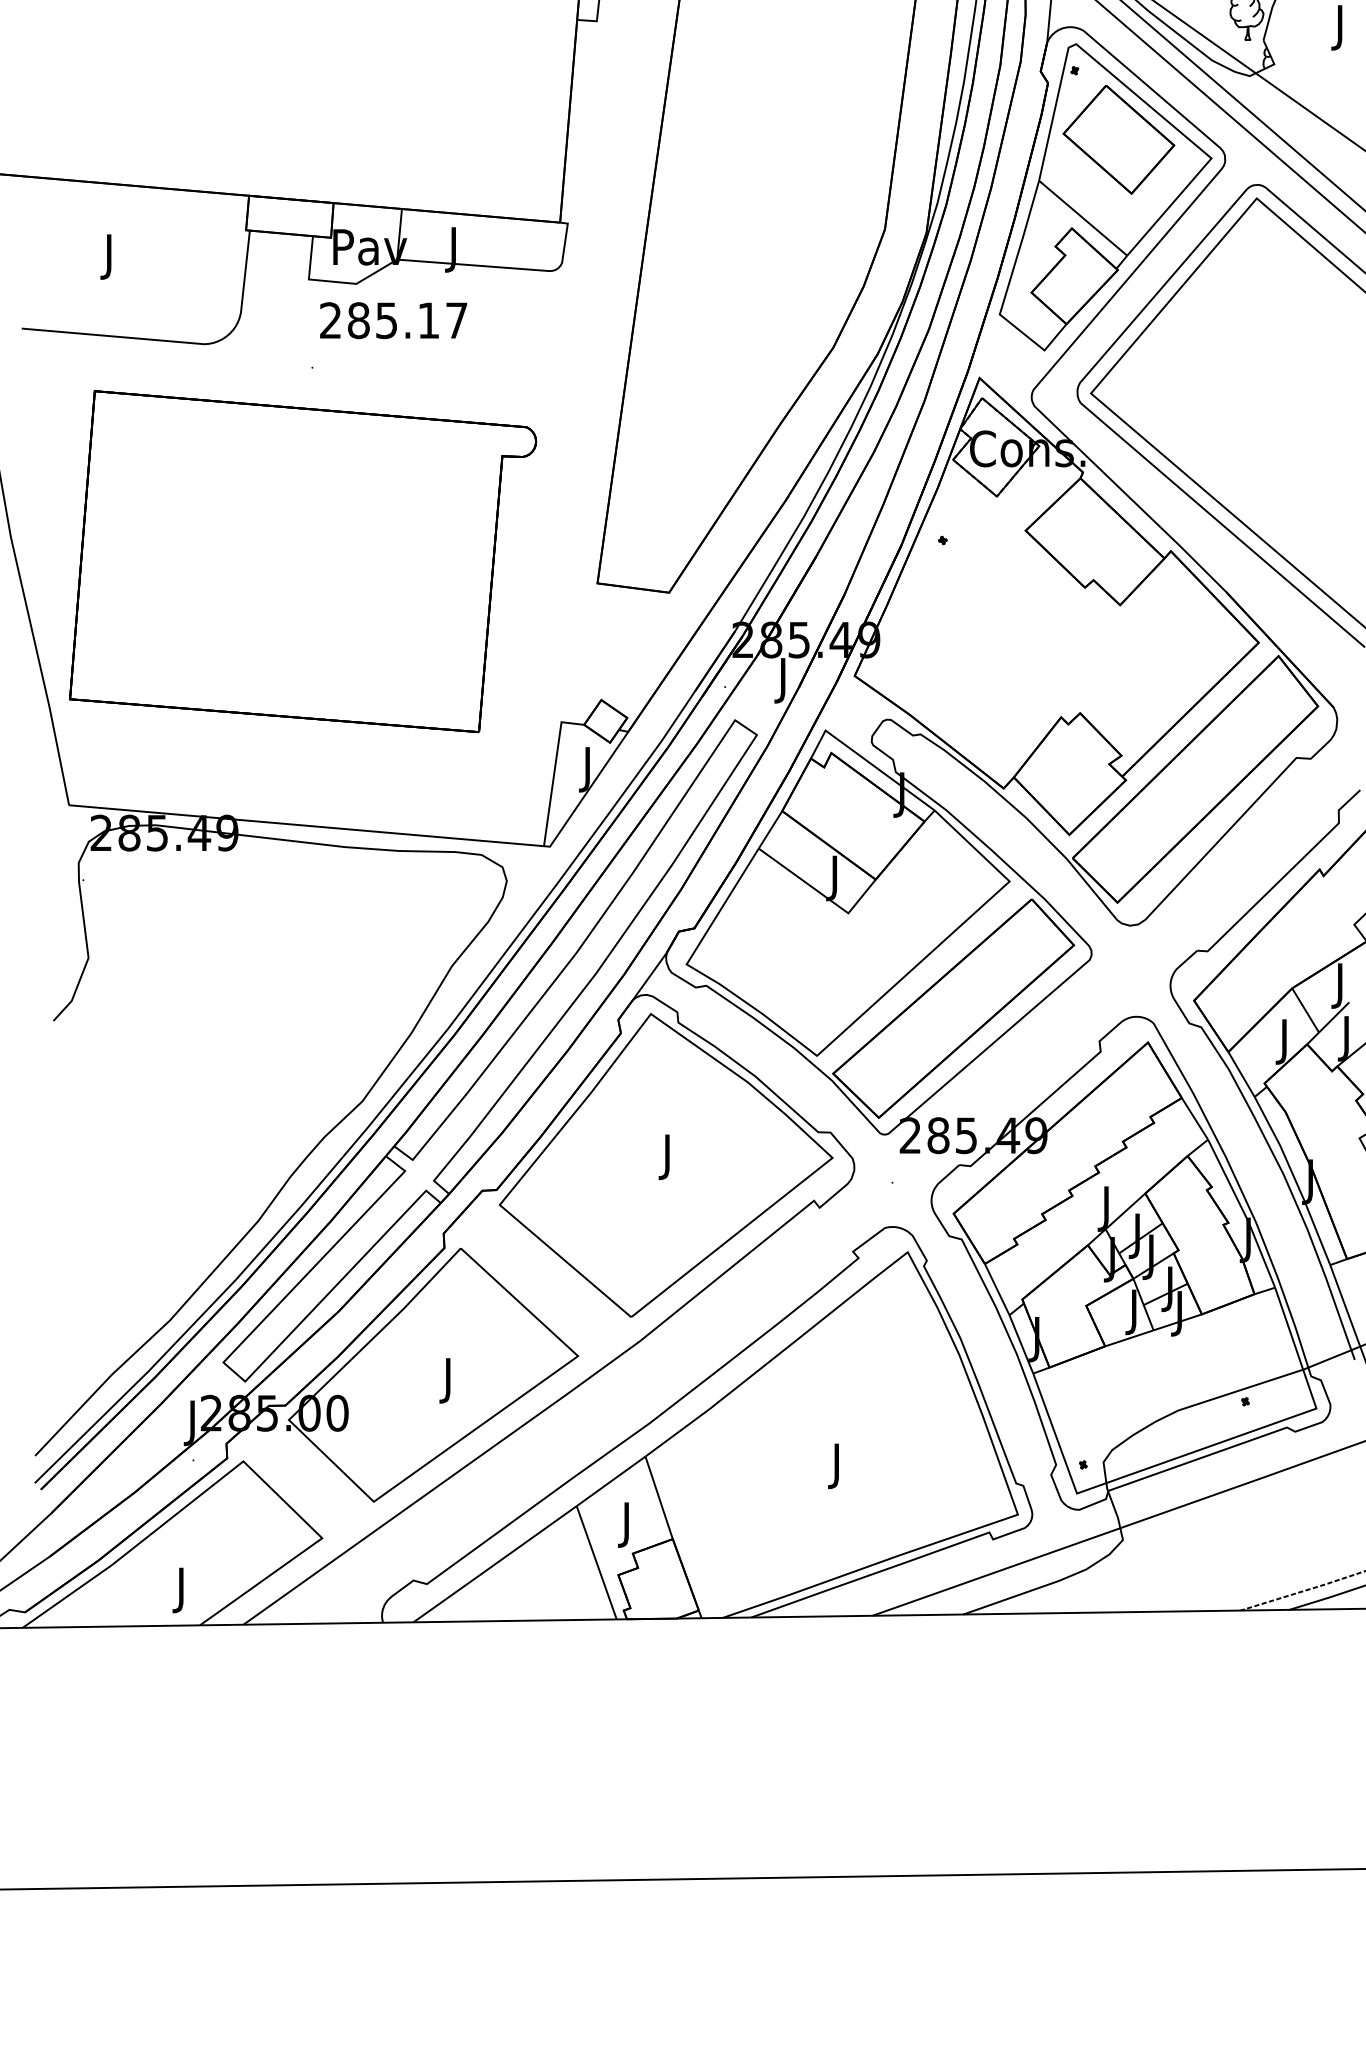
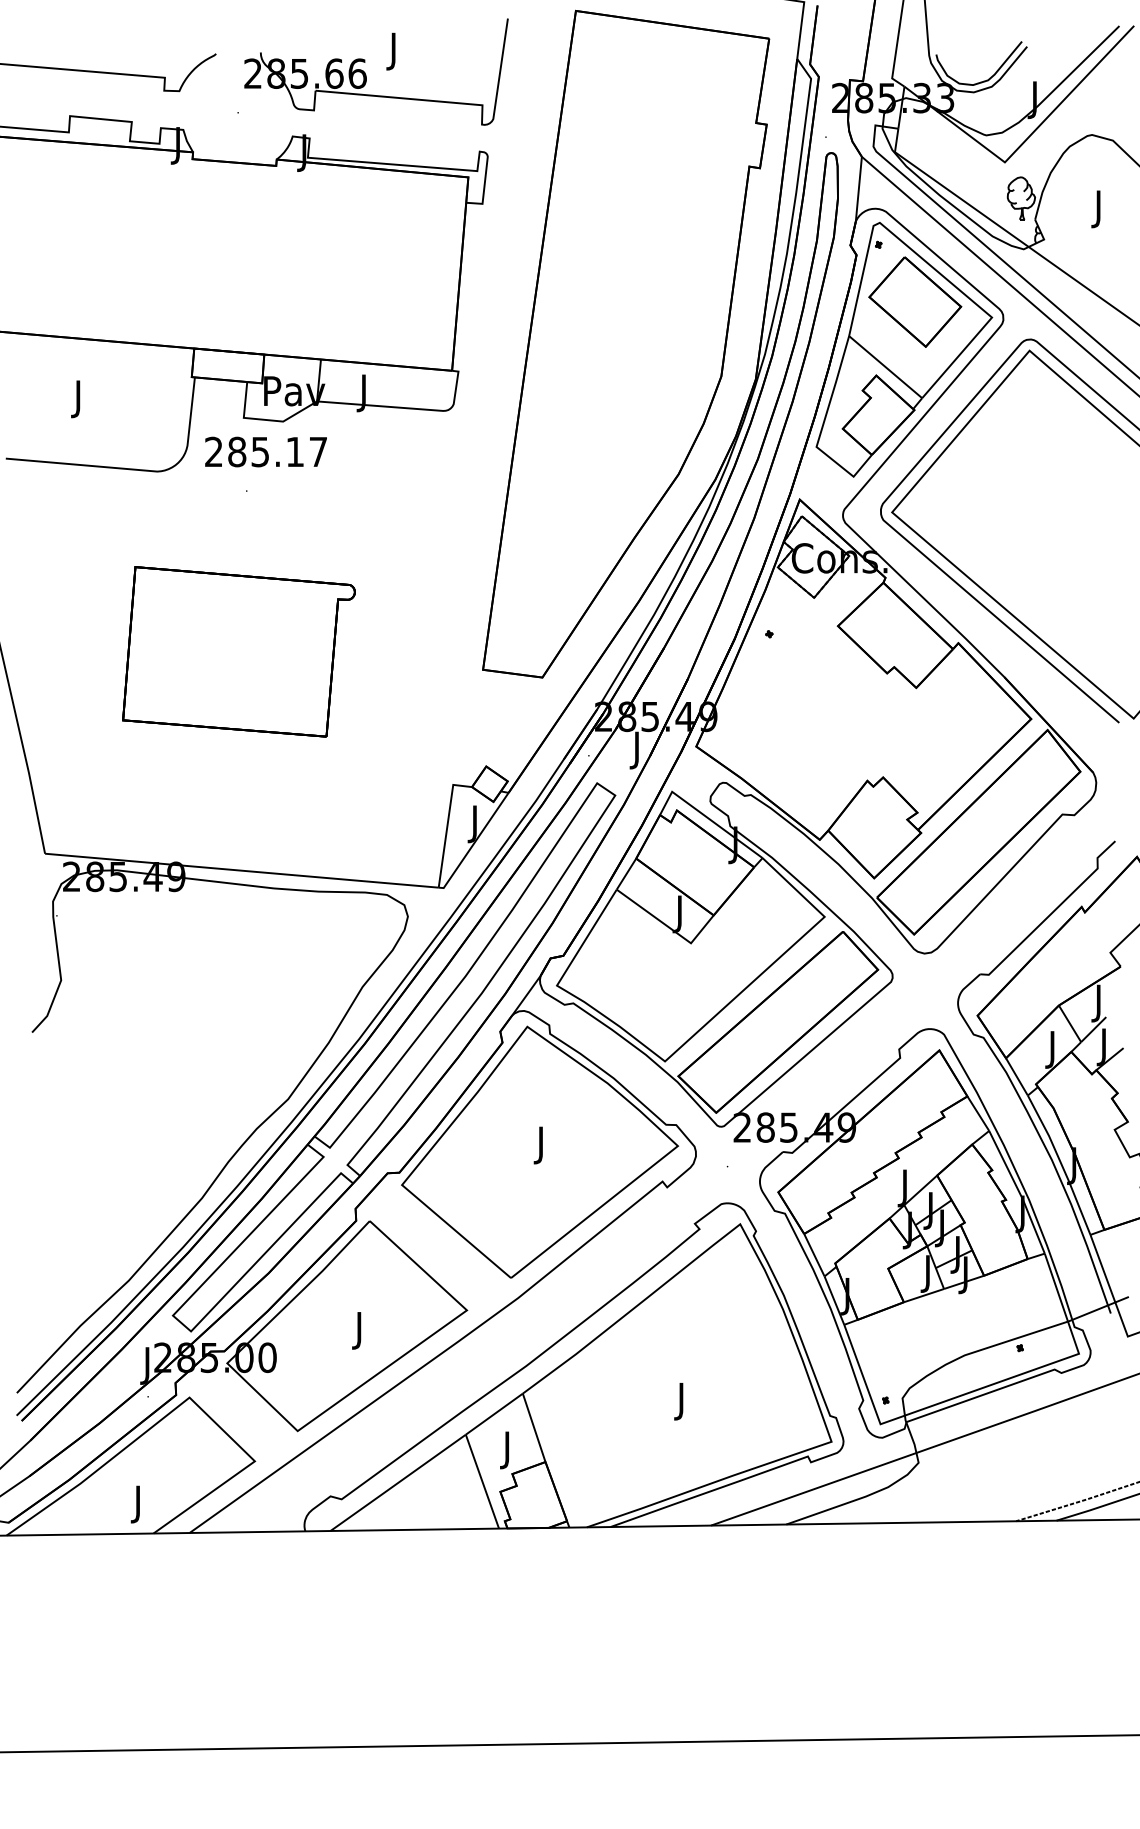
text: (392, 319) -> (265, 451), moved
part: (302, 561) -> (238, 651), size x0.6

